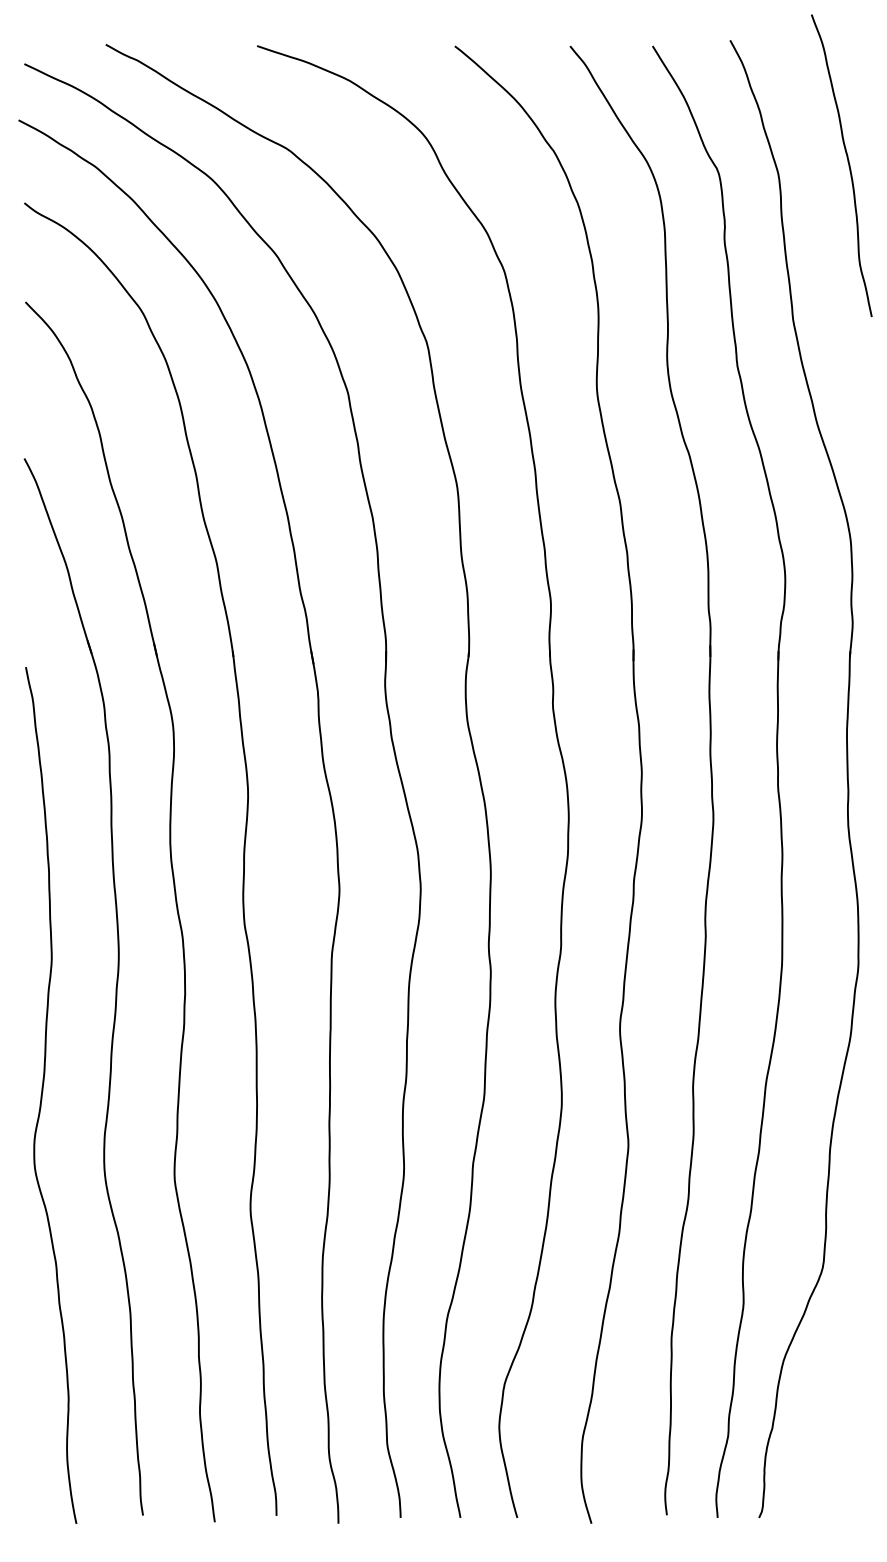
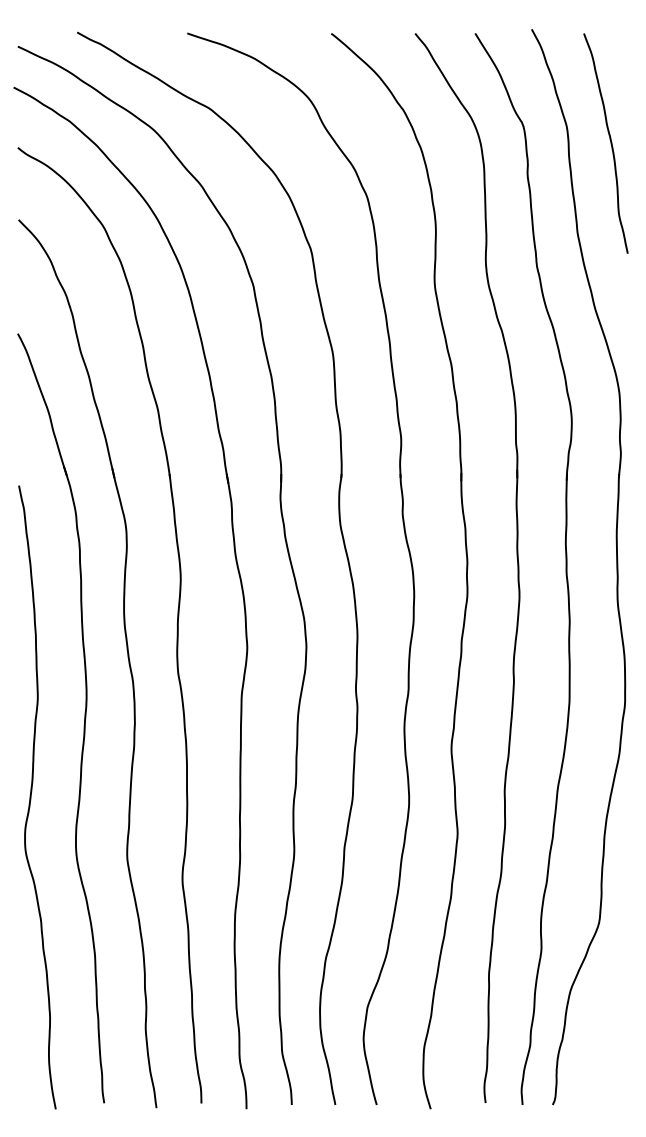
curve: (848, 165) -> (610, 143), moved

